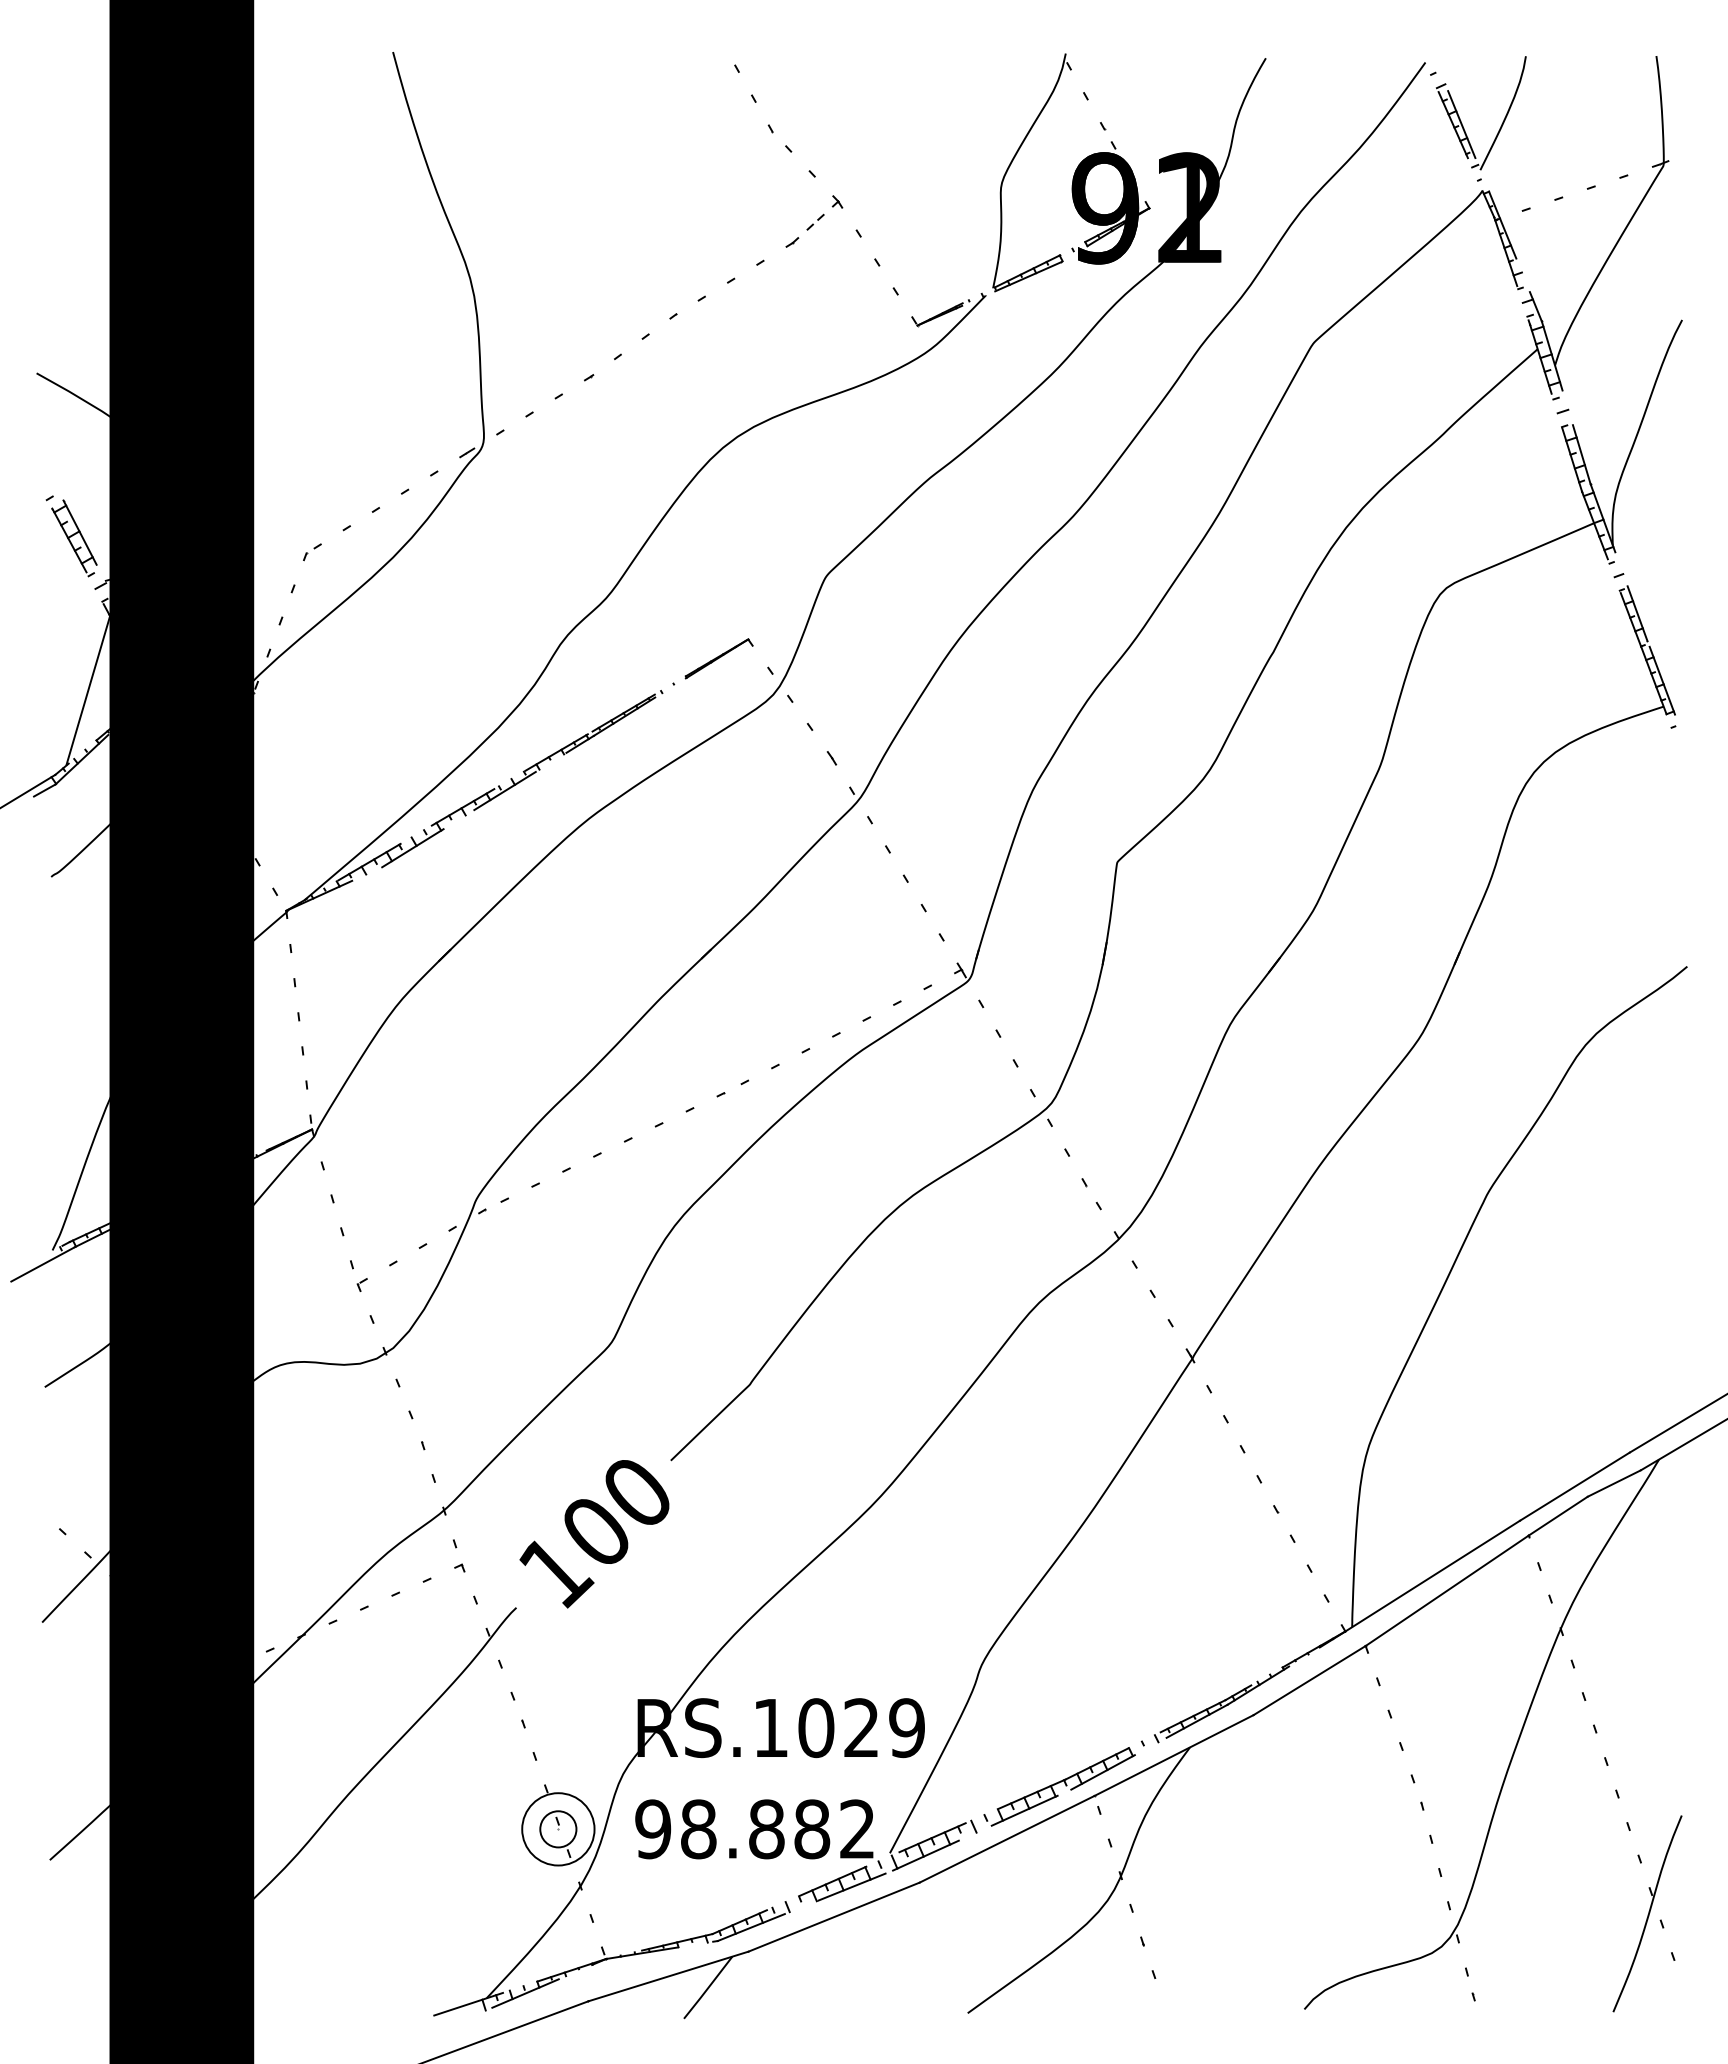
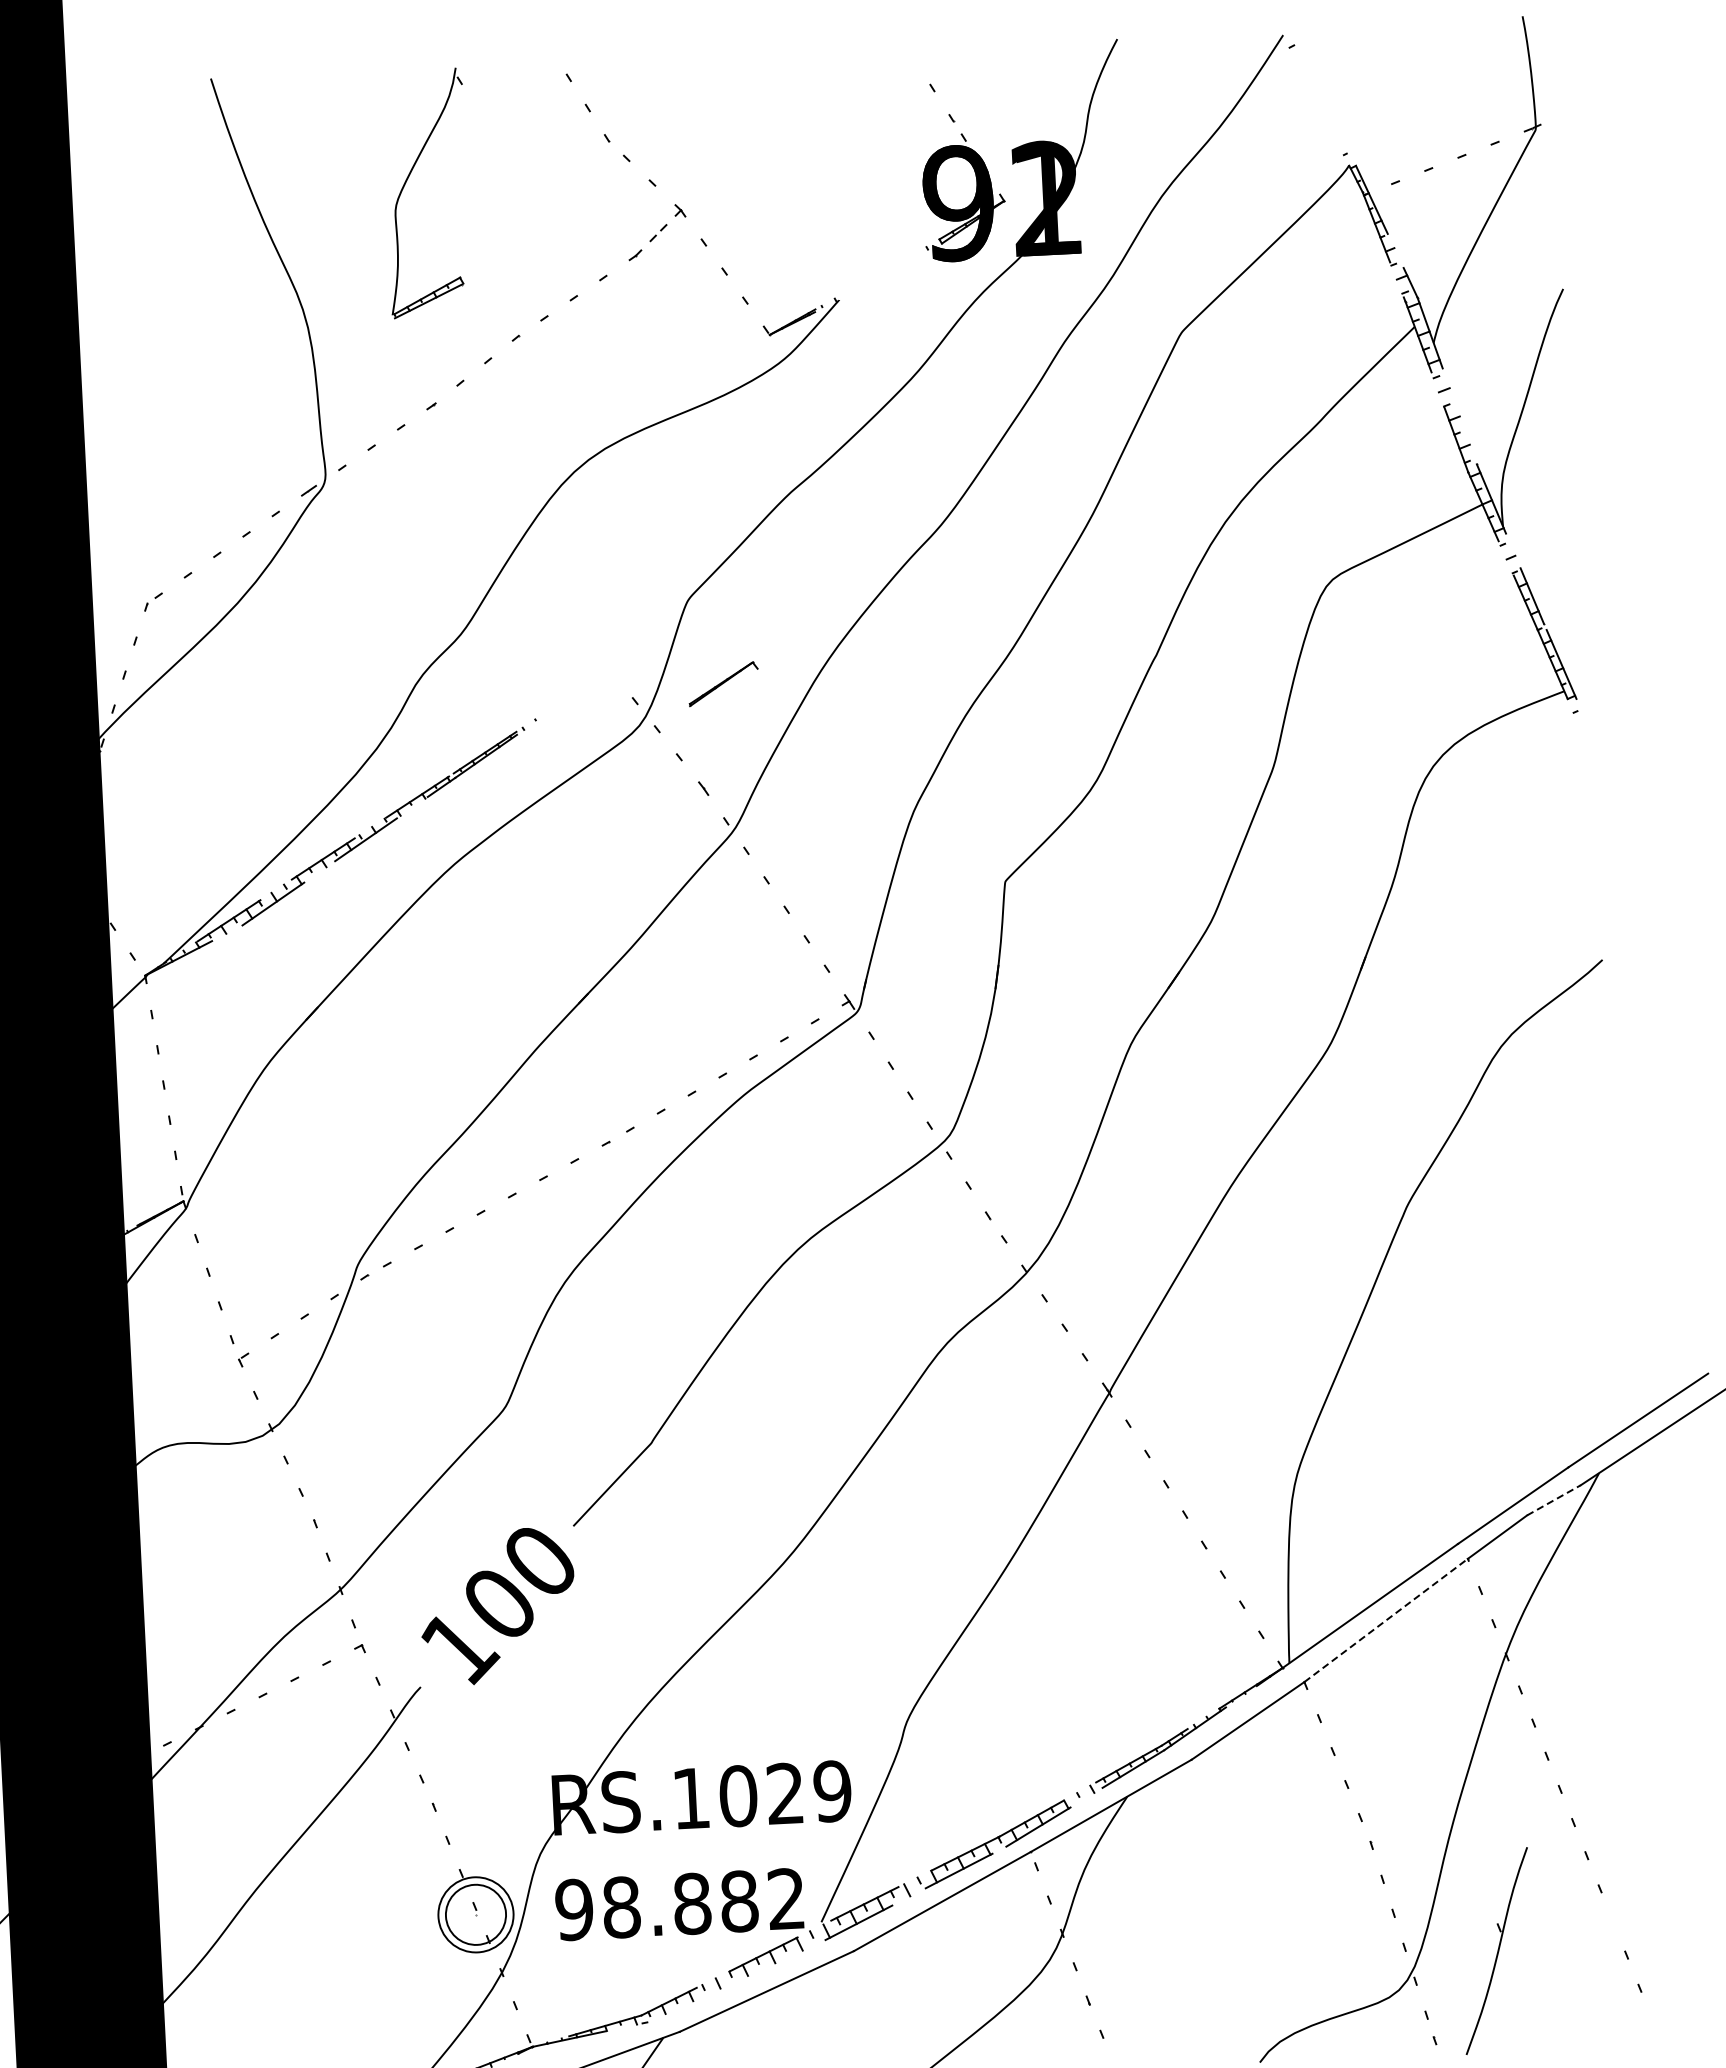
part: (1461, 120) -> (1323, 93), removed
part: (1012, 162) -> (406, 183), moved
line: (1581, 454) -> (1465, 433), removed
part: (718, 658) -> (722, 683), moved
line: (1614, 1483) -> (1554, 1500), solid -> dashed
line: (1447, 1590) -> (1386, 1620), solid -> dashed
circle: (558, 1829) -> (476, 1915), size x1.6
line: (851, 1886) -> (783, 1958), removed
part: (1647, 1913) -> (1496, 1950), moved
line: (750, 1927) -> (680, 2006), removed

